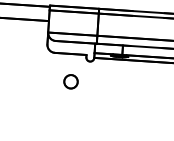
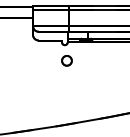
circle: (70, 81) -> (66, 60), moved

